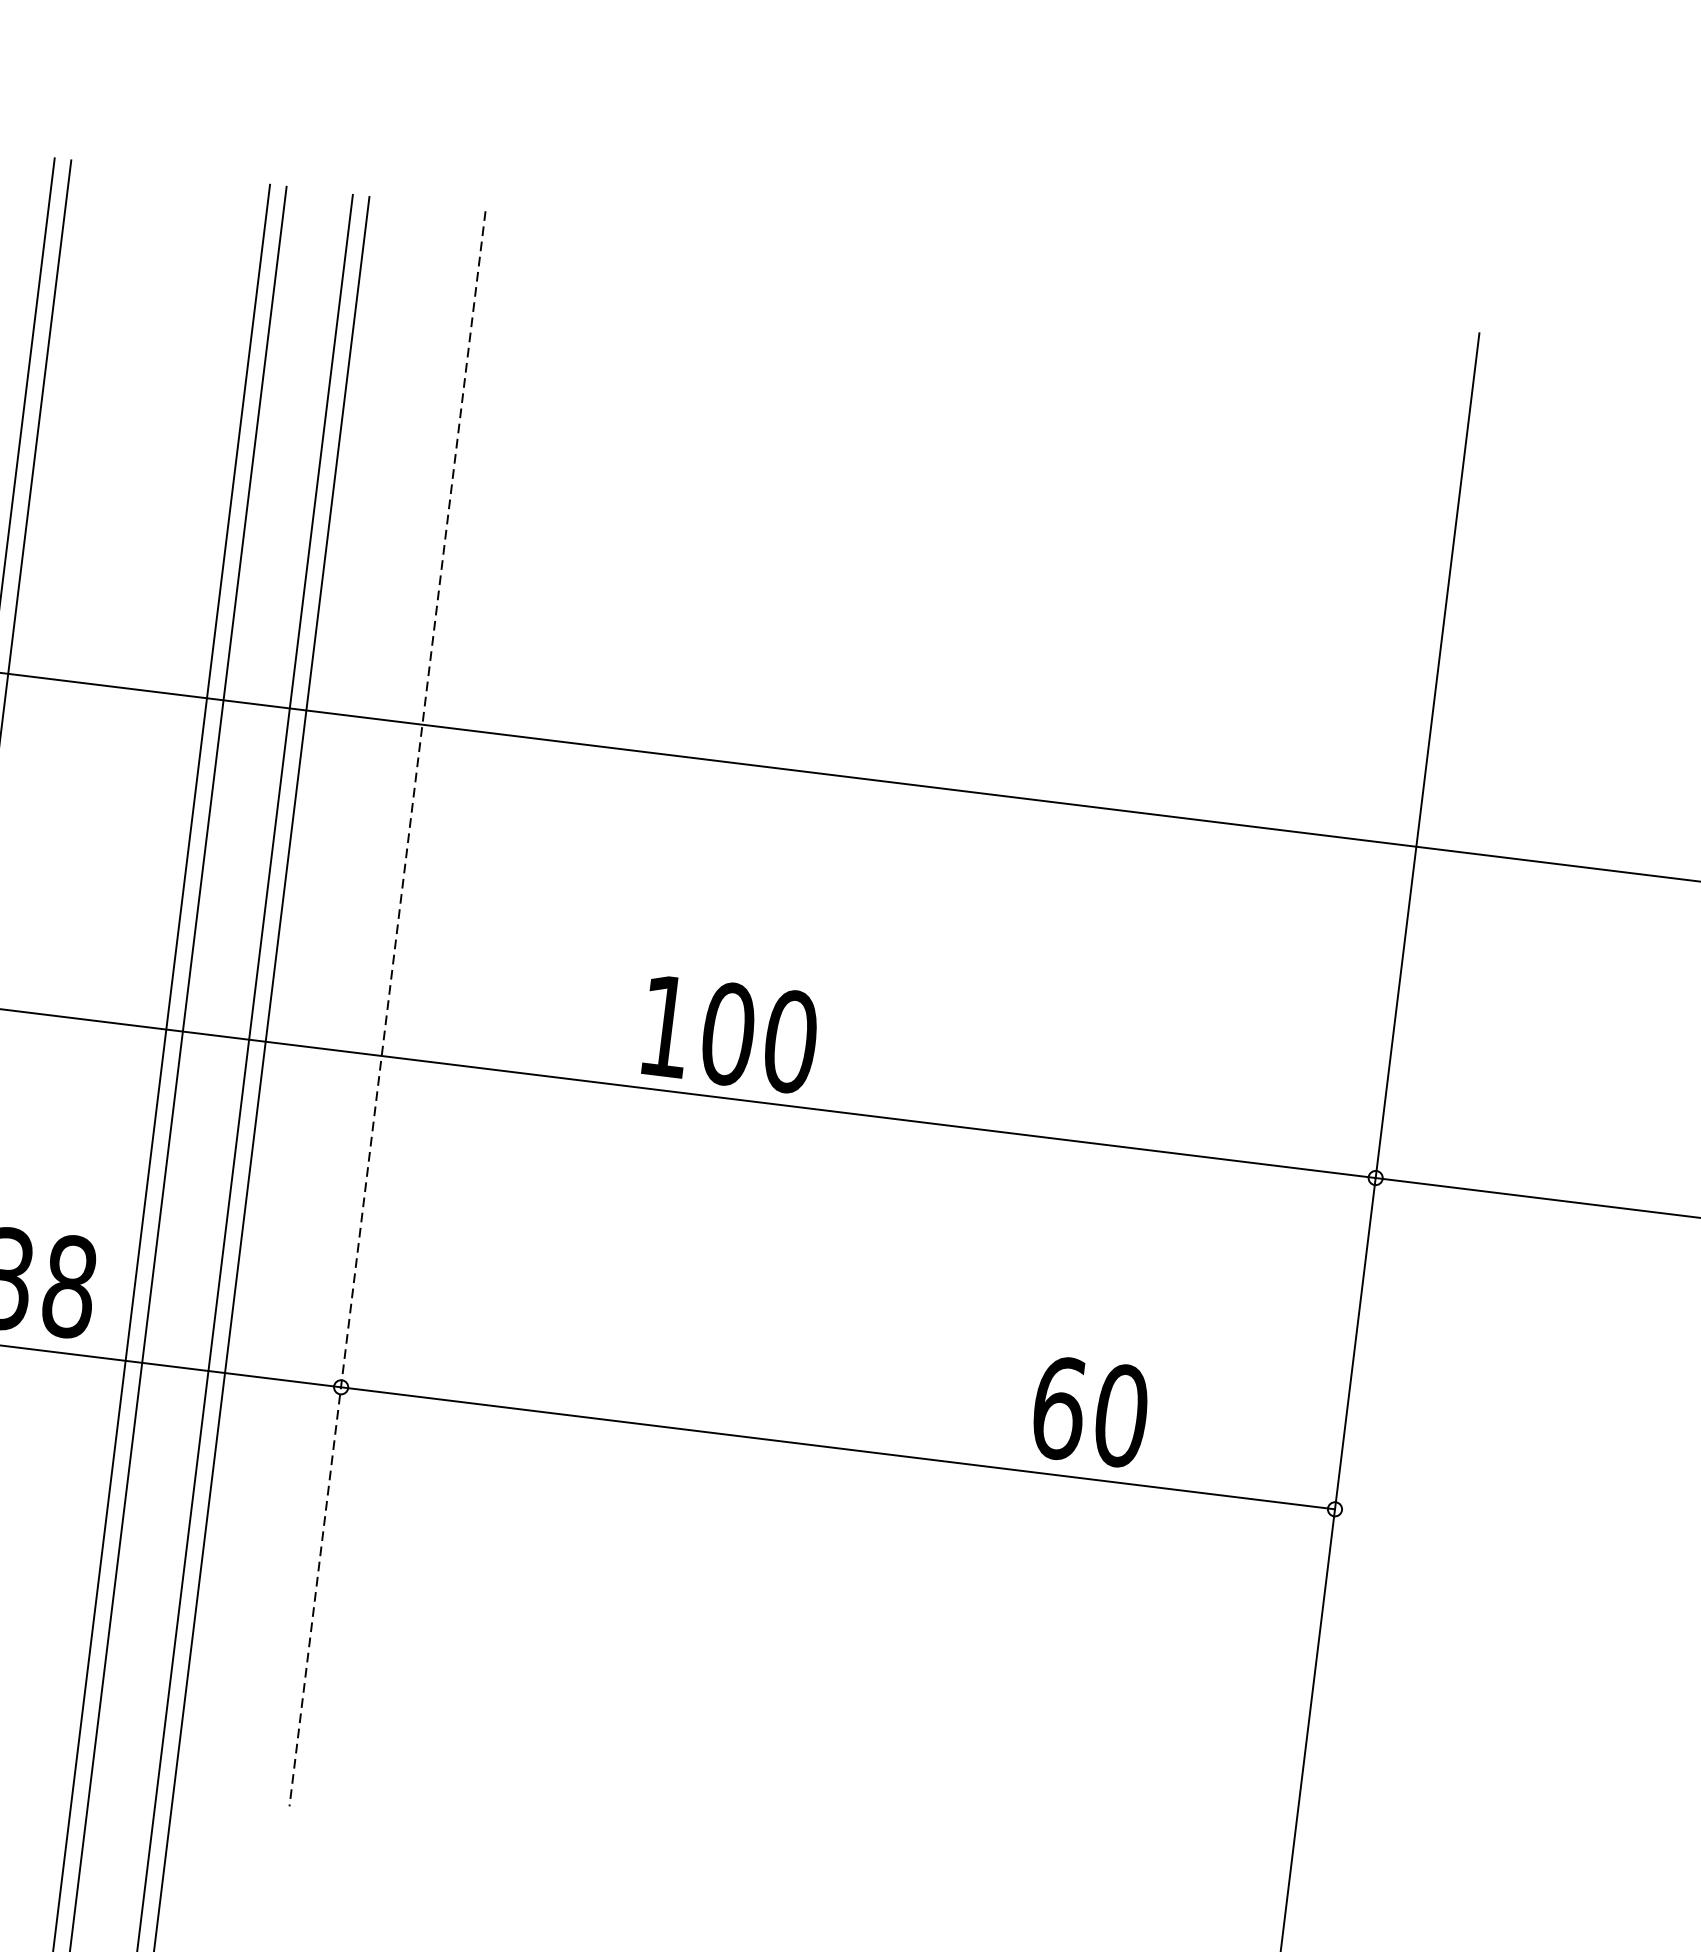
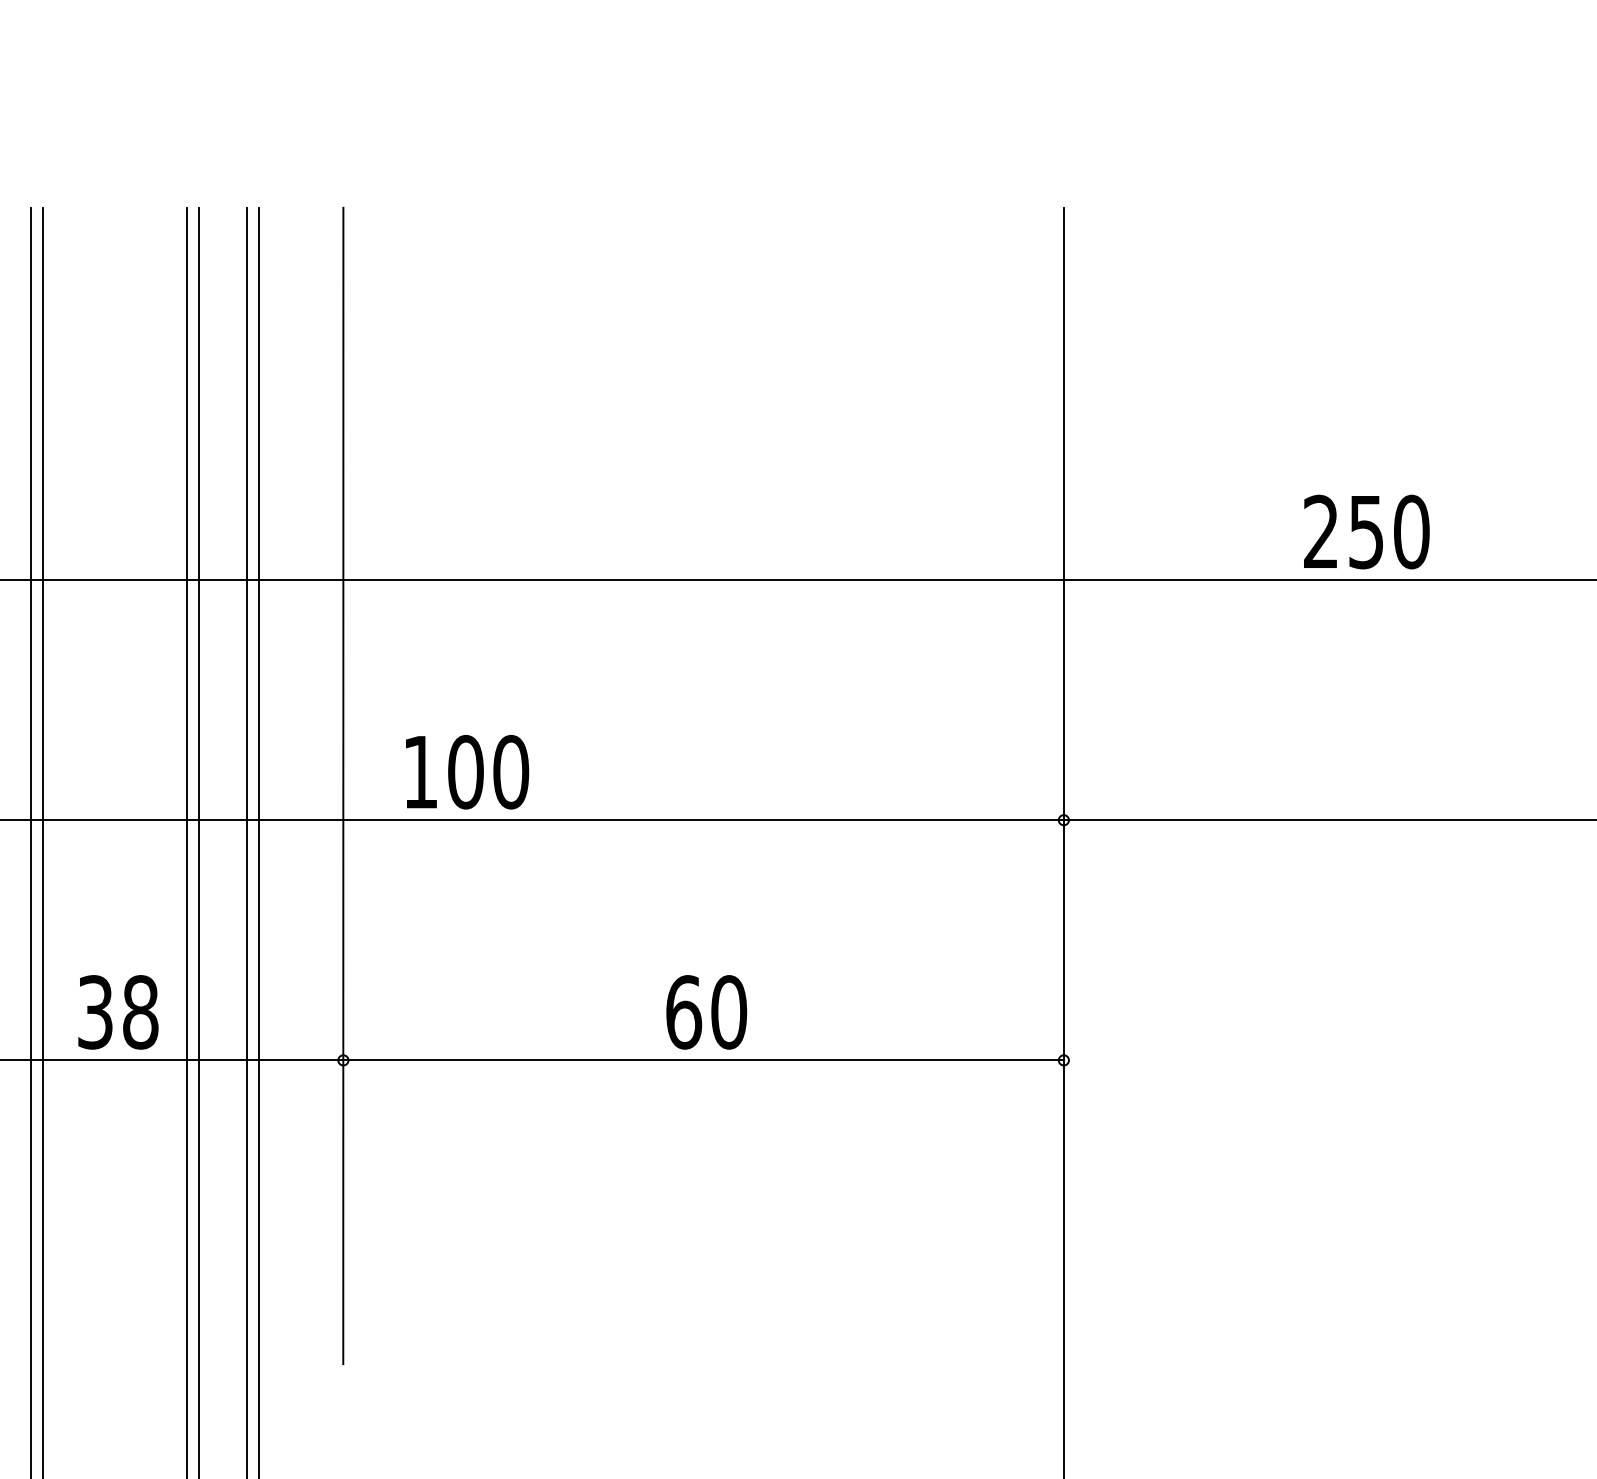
line: (387, 1009) -> (343, 786), dashed -> solid
text: (730, 1034) -> (467, 772), moved
text: (1090, 1412) -> (706, 1012), moved

